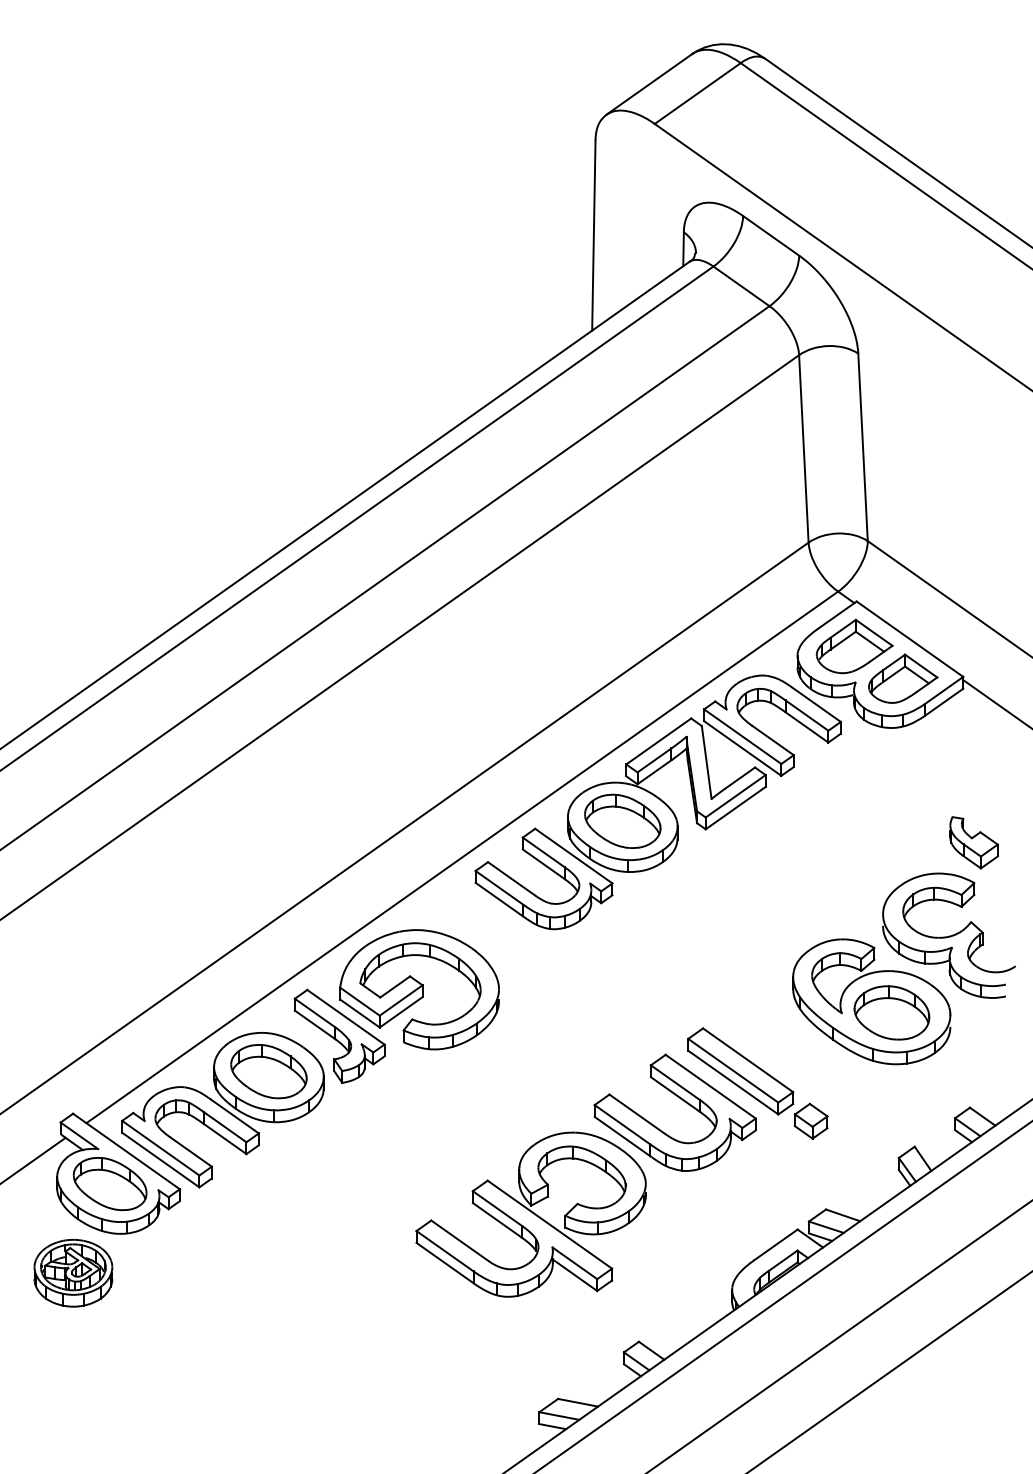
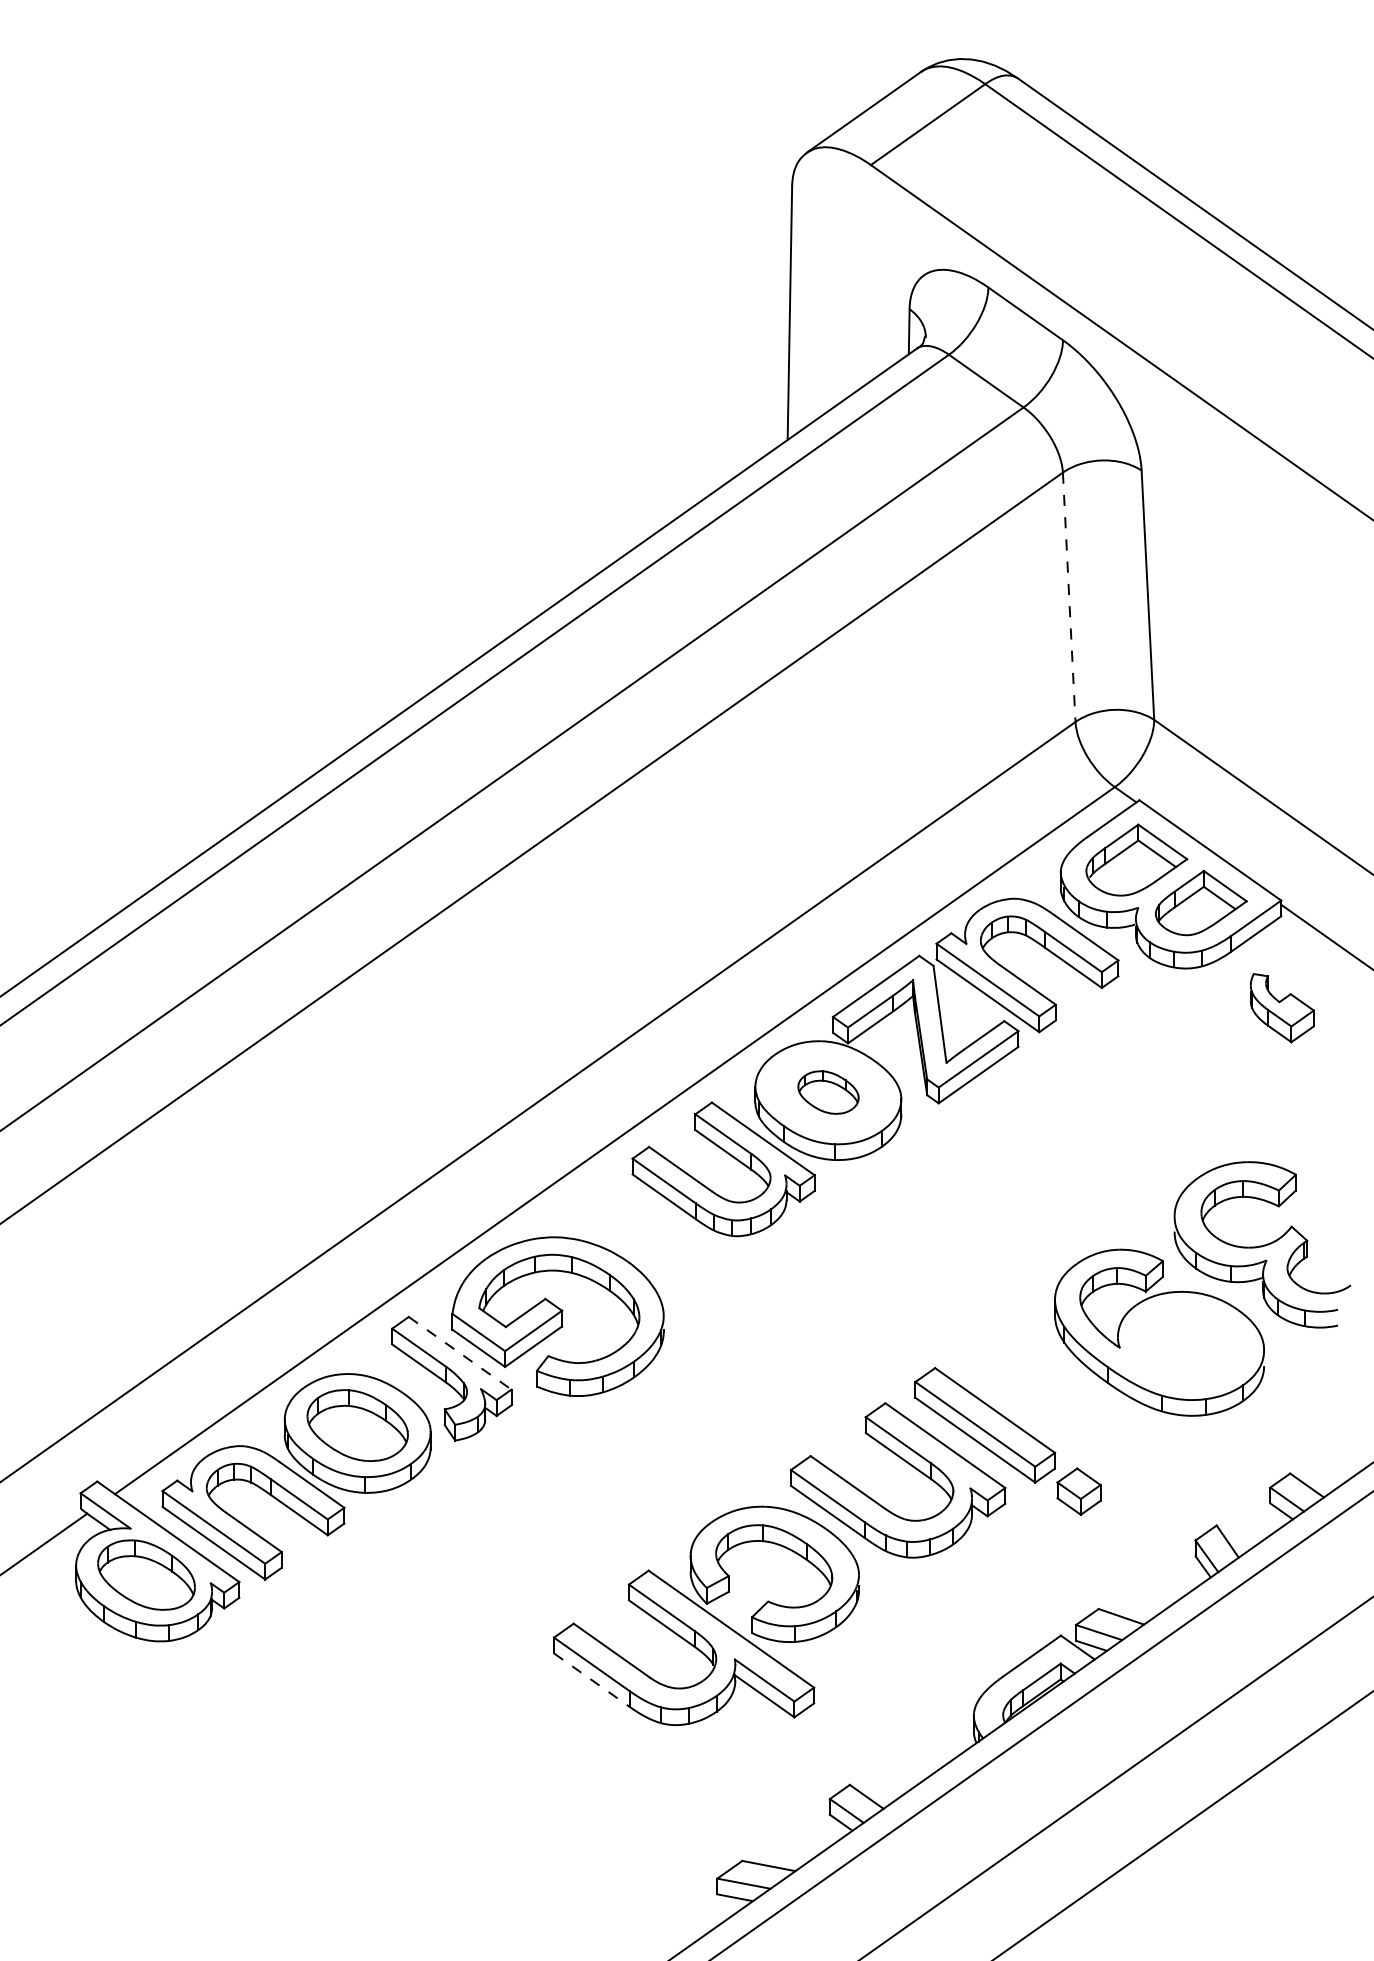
line: (803, 448) -> (1068, 596), solid -> dashed
part: (622, 820) -> (827, 1091), size x0.6
part: (973, 842) -> (1281, 1007), moved
part: (891, 1012) -> (1185, 1346), removed
line: (346, 1017) -> (460, 1353), solid -> dashed
line: (445, 1263) -> (592, 1680), solid -> dashed
part: (73, 1272) -> (97, 1692), removed

